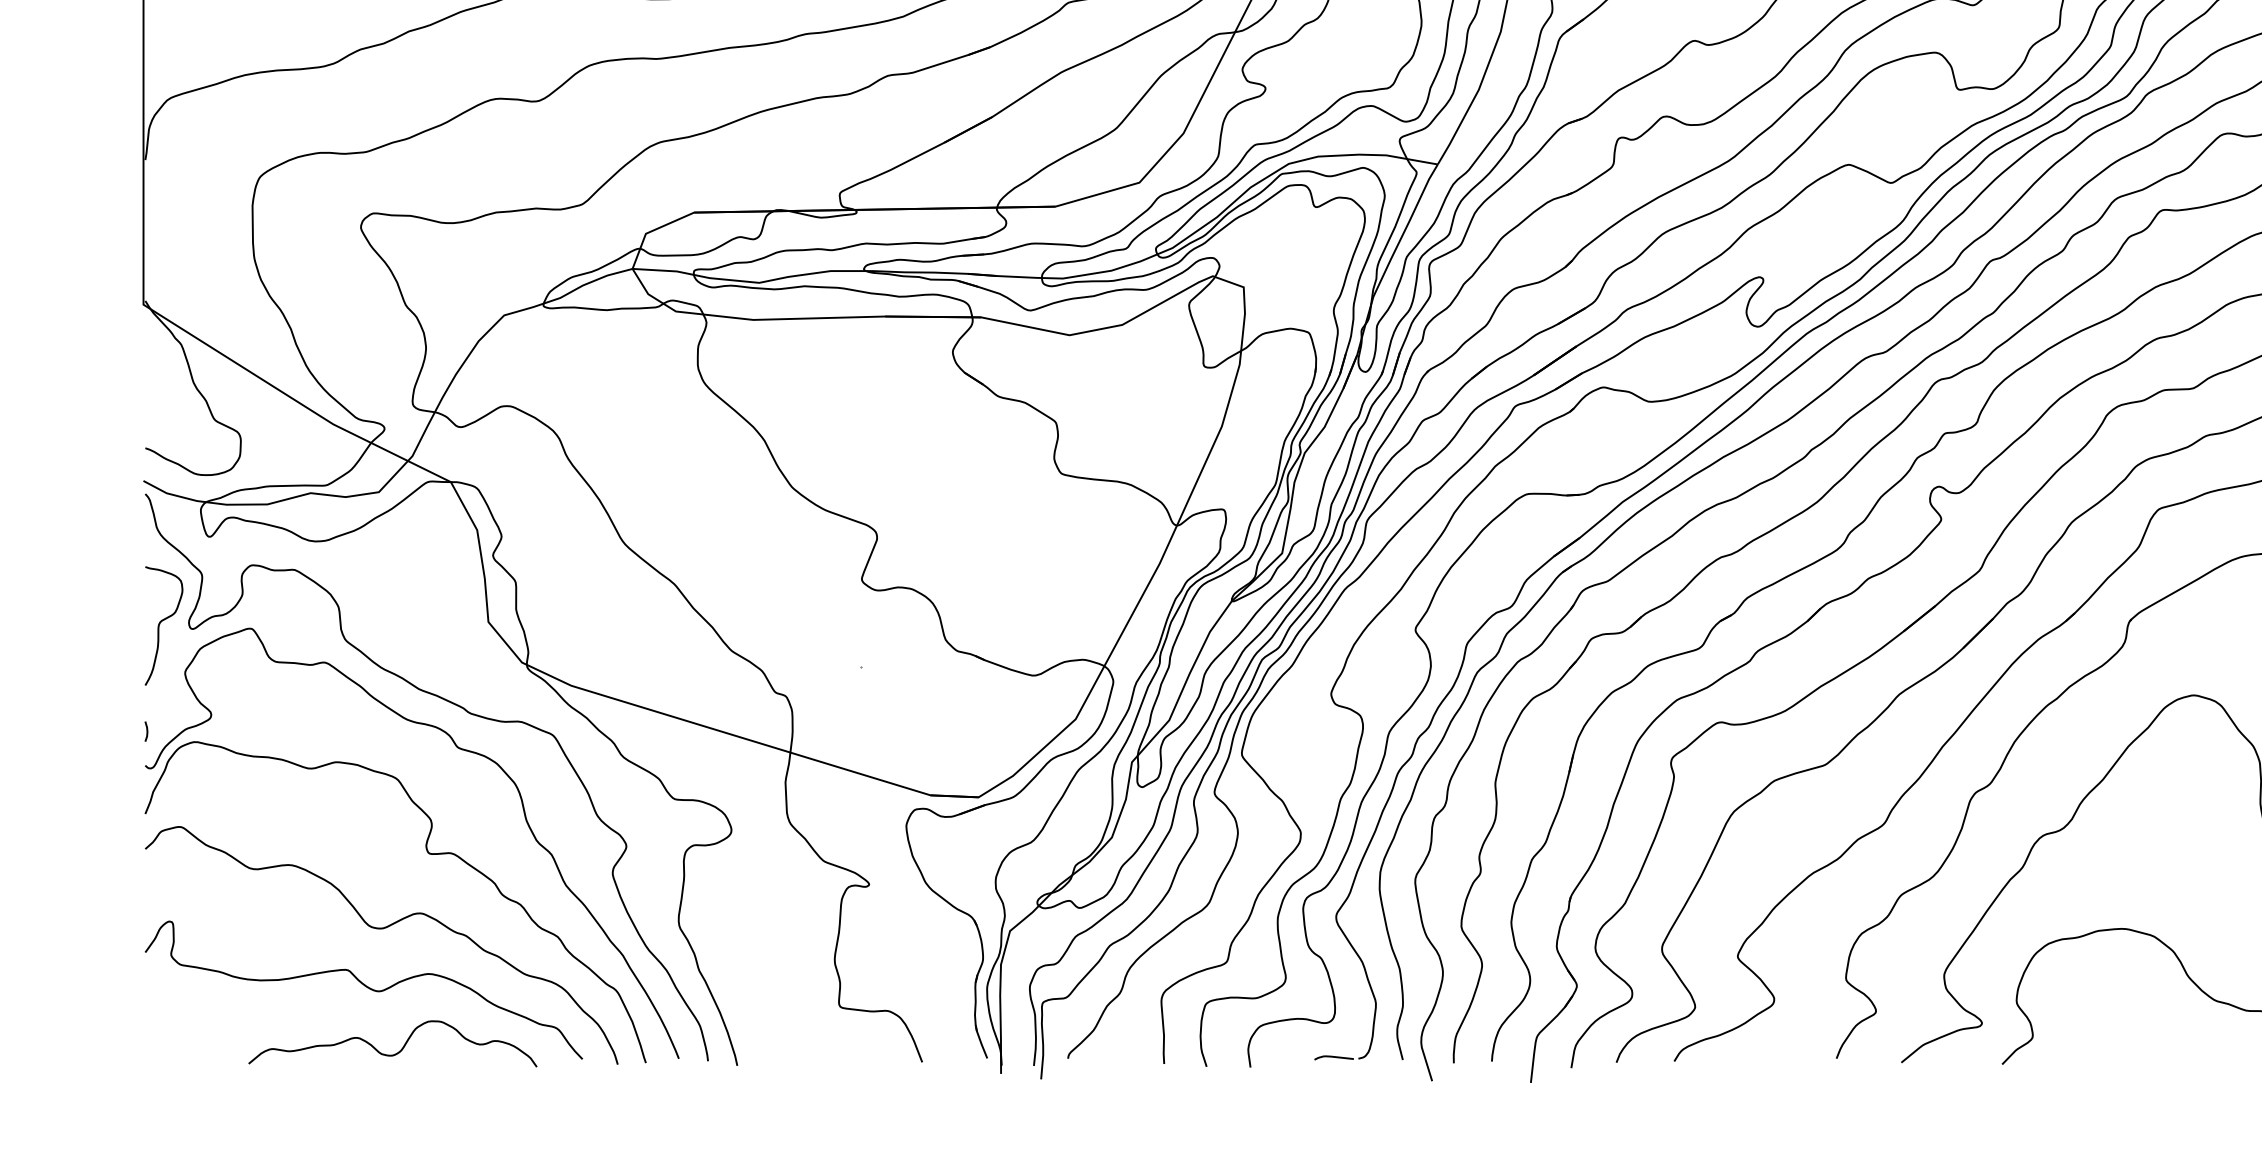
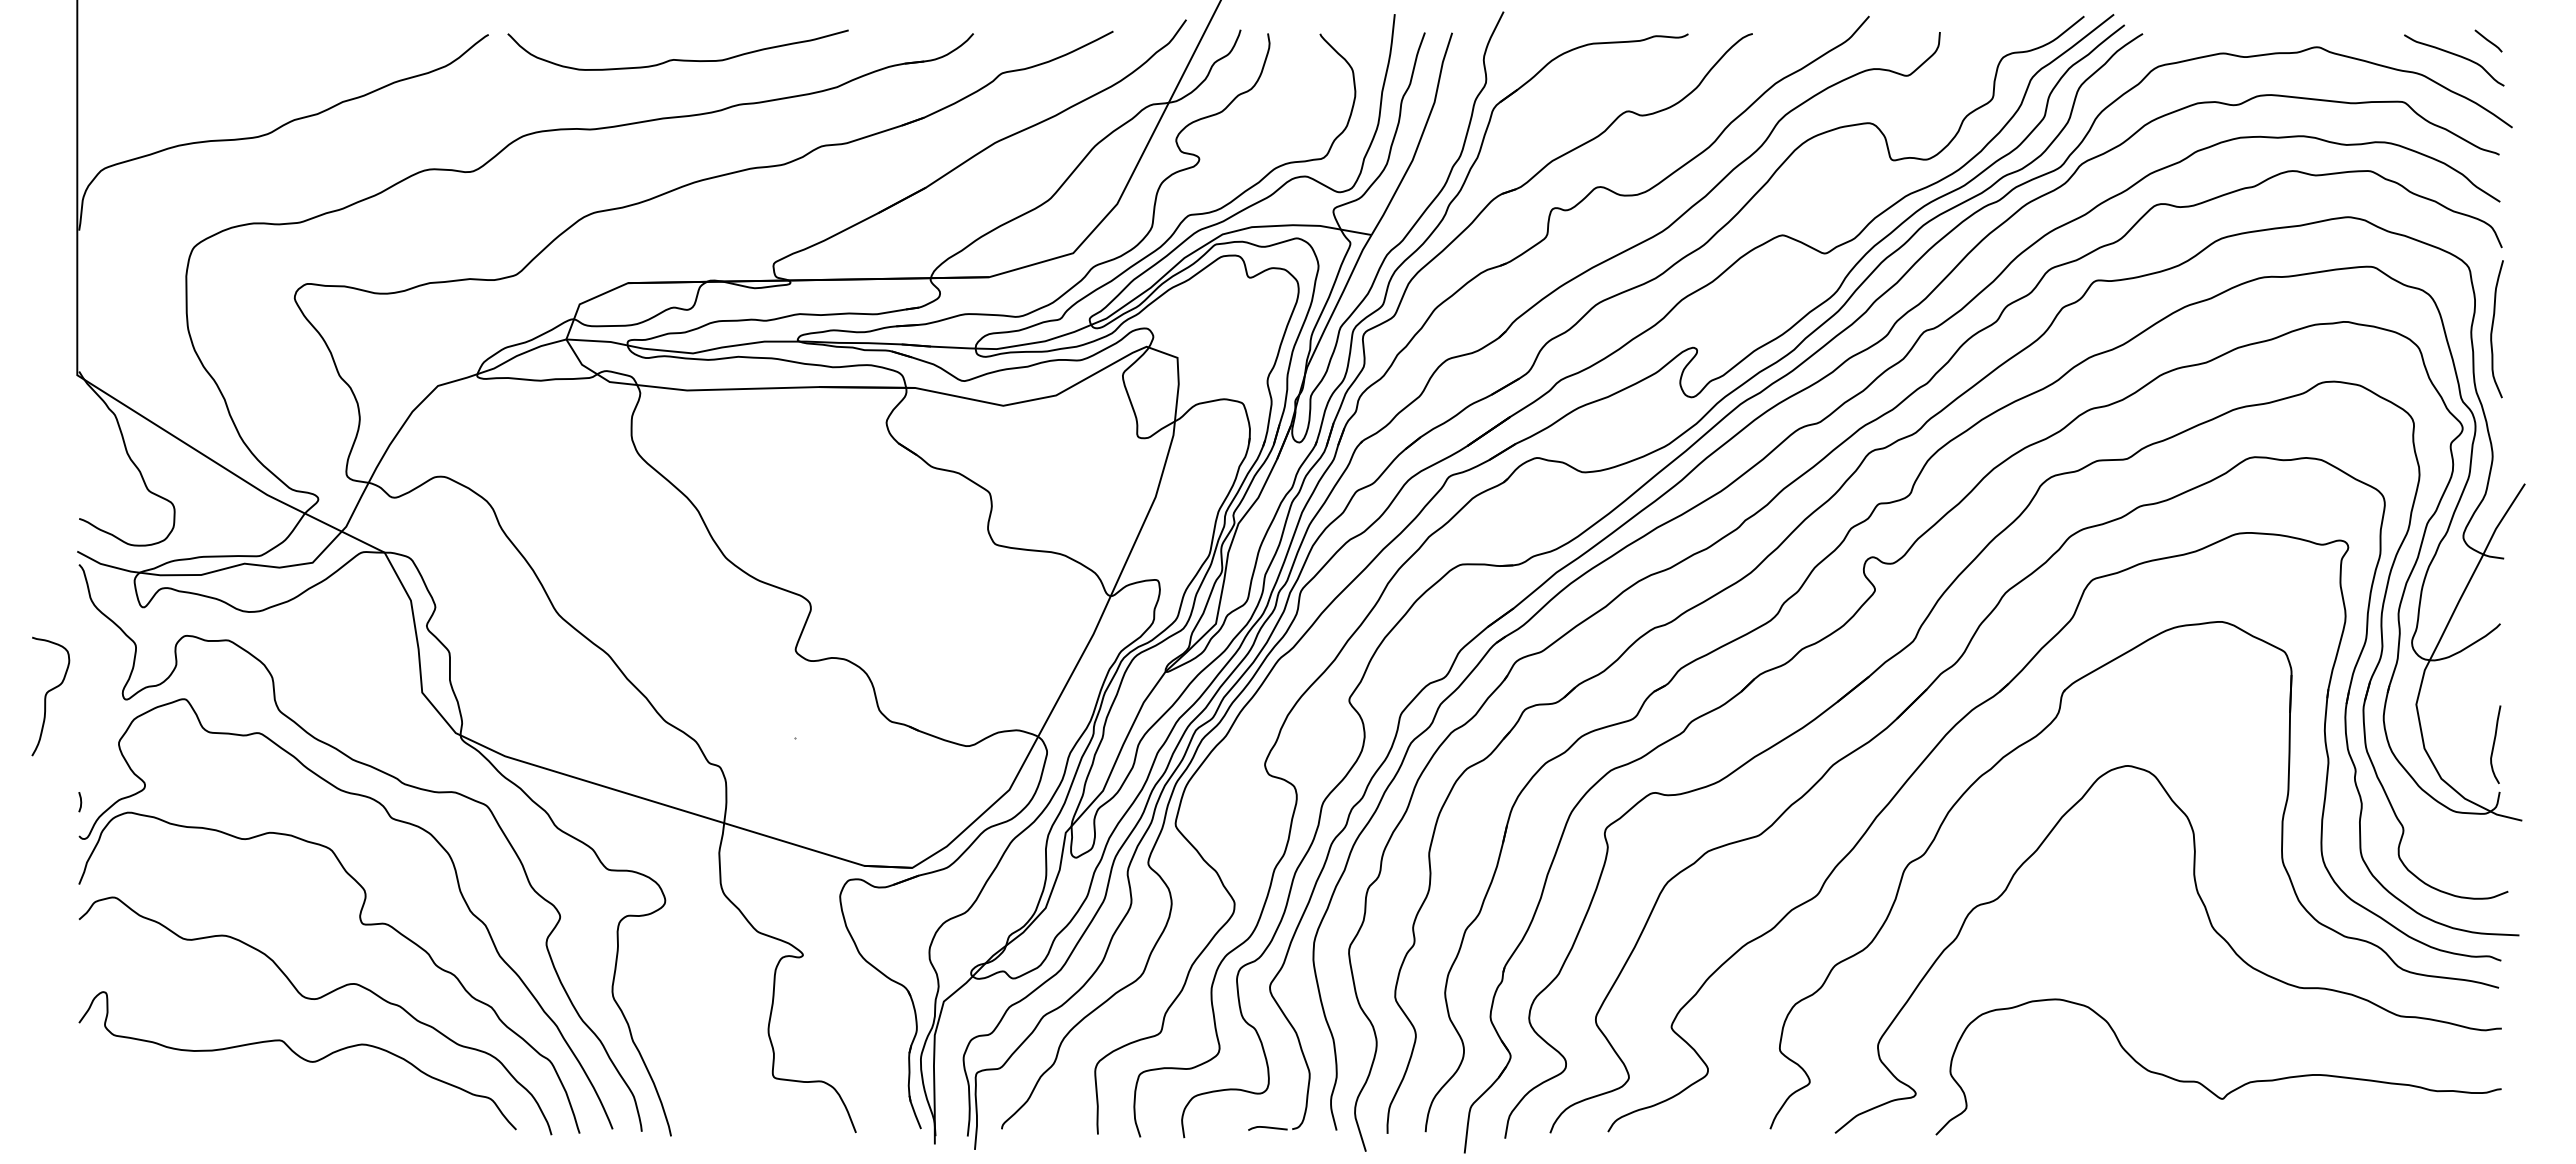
curve: (160, 623) -> (47, 694), moved
curve: (401, 1047) -> (335, 1118), removed

